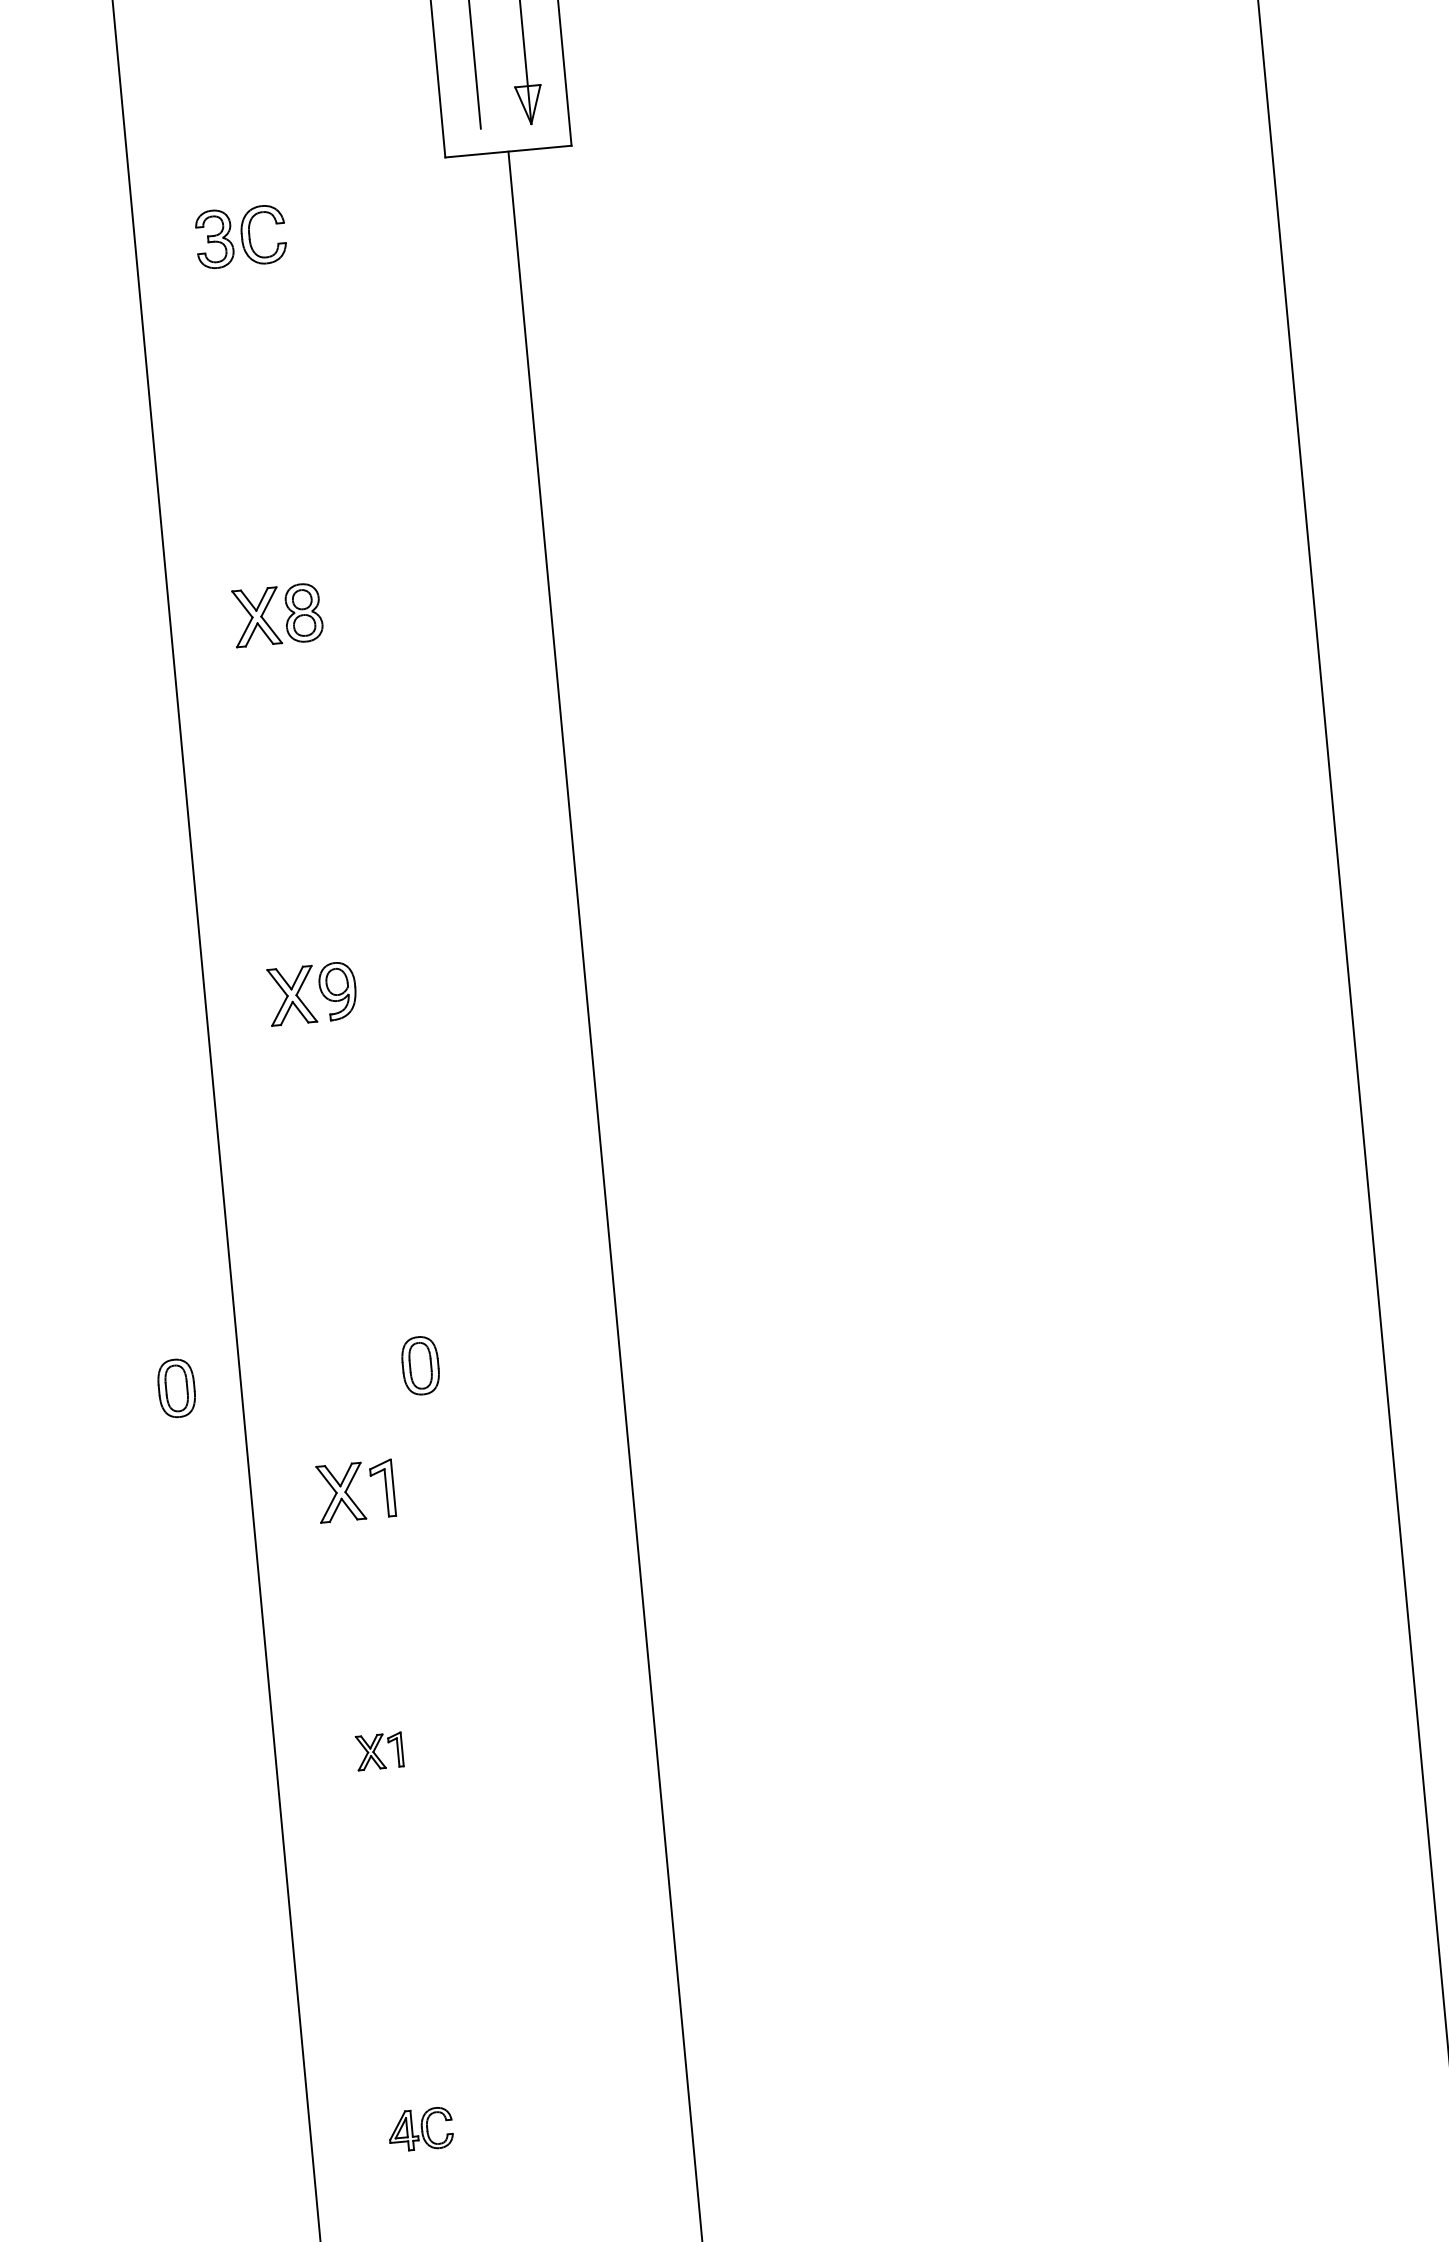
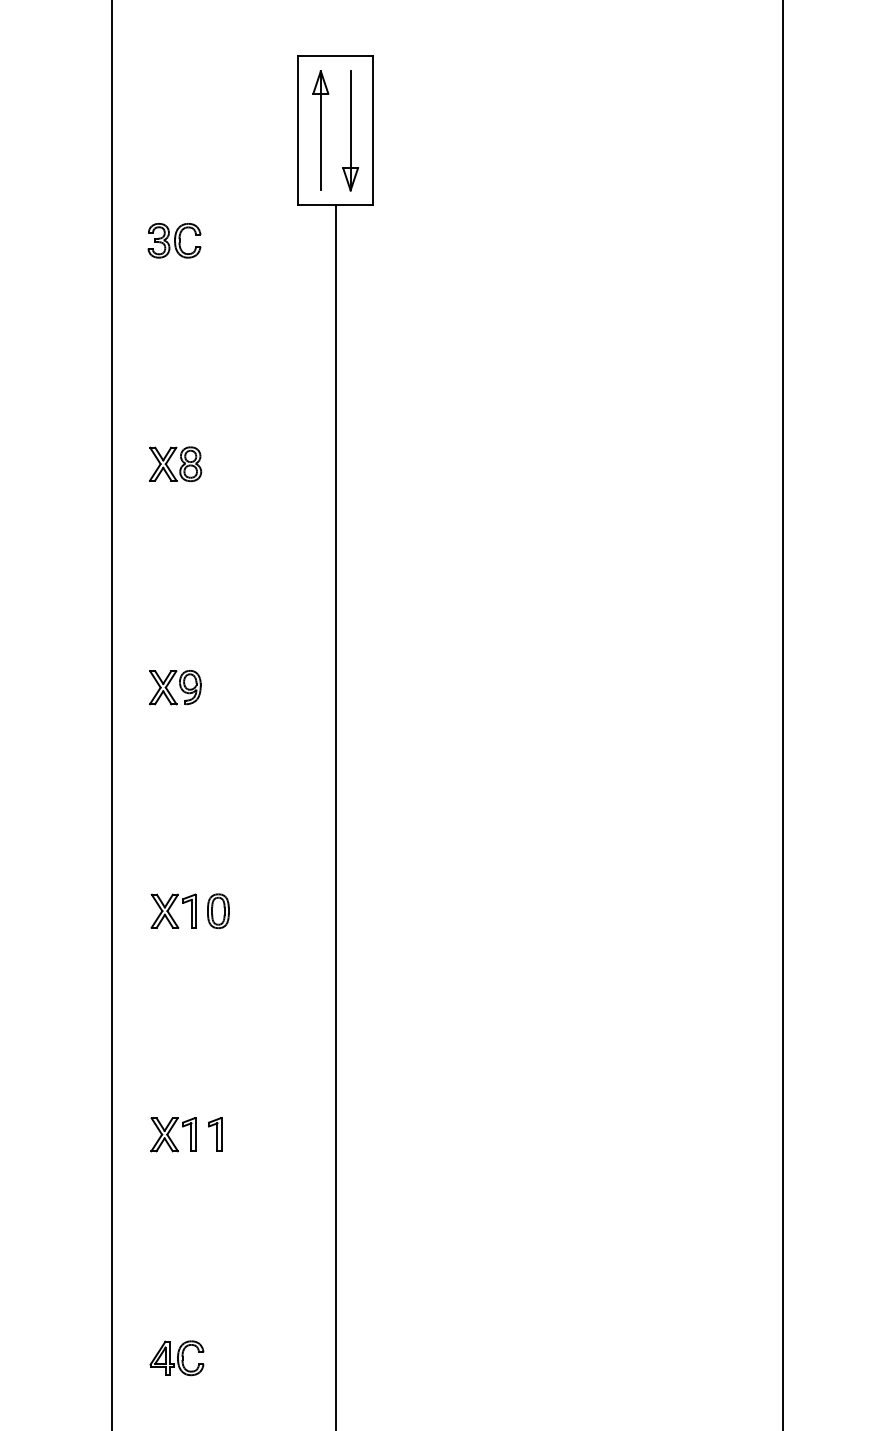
part: (176, 1387) -> (74, 910), removed
part: (355, 1490) -> (173, 910), moved
part: (450, 1744) -> (215, 1134), added
part: (379, 1751) -> (173, 1134), size x1.67
part: (419, 2129) -> (176, 1358), size x1.43

